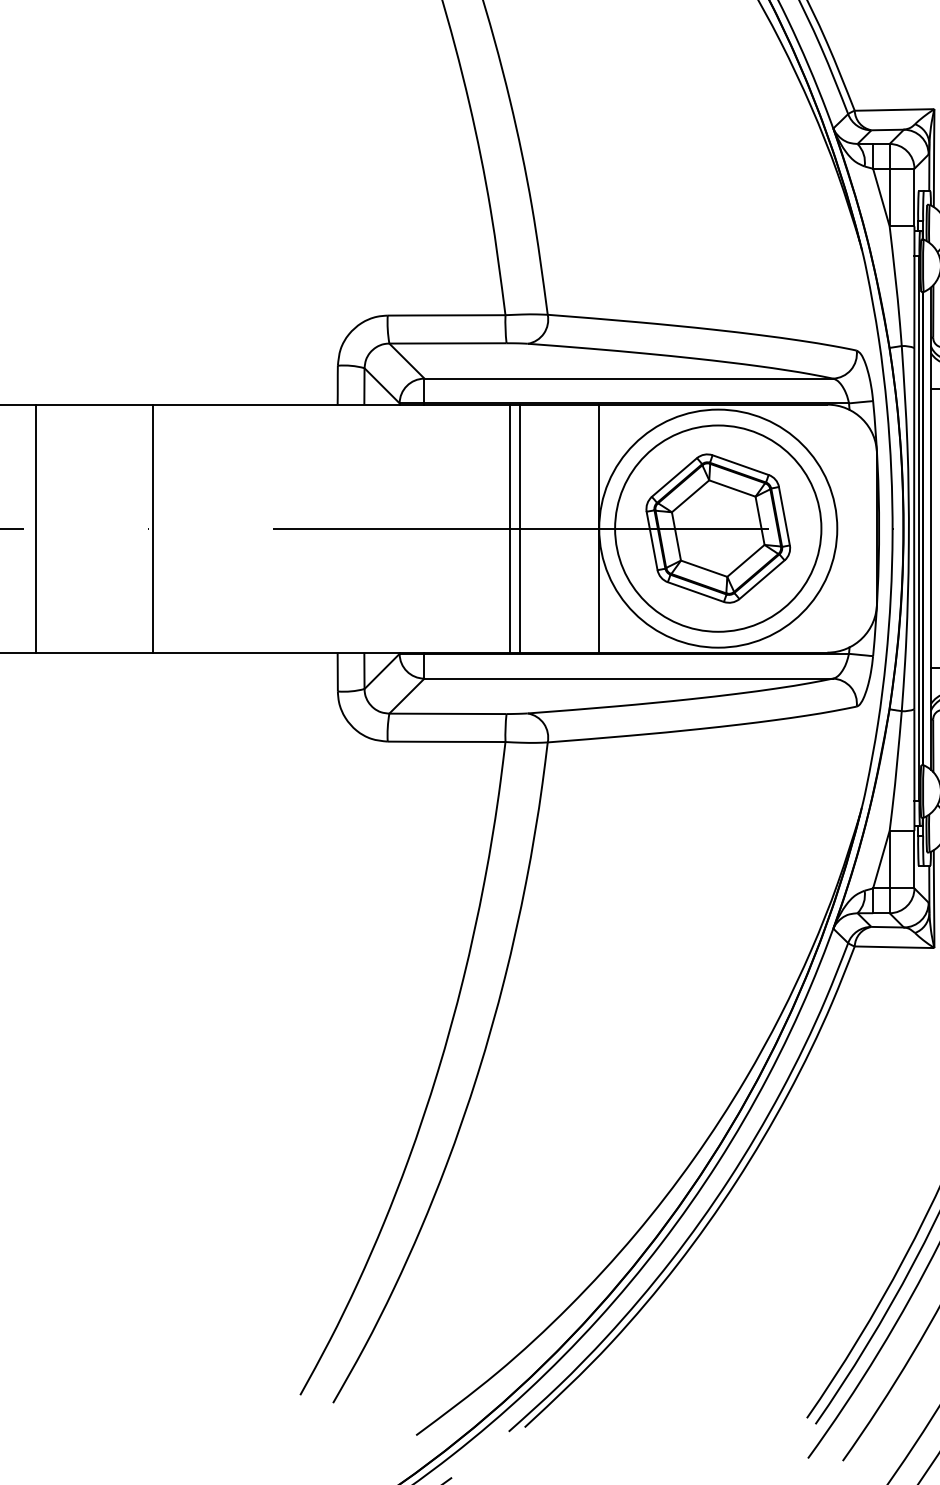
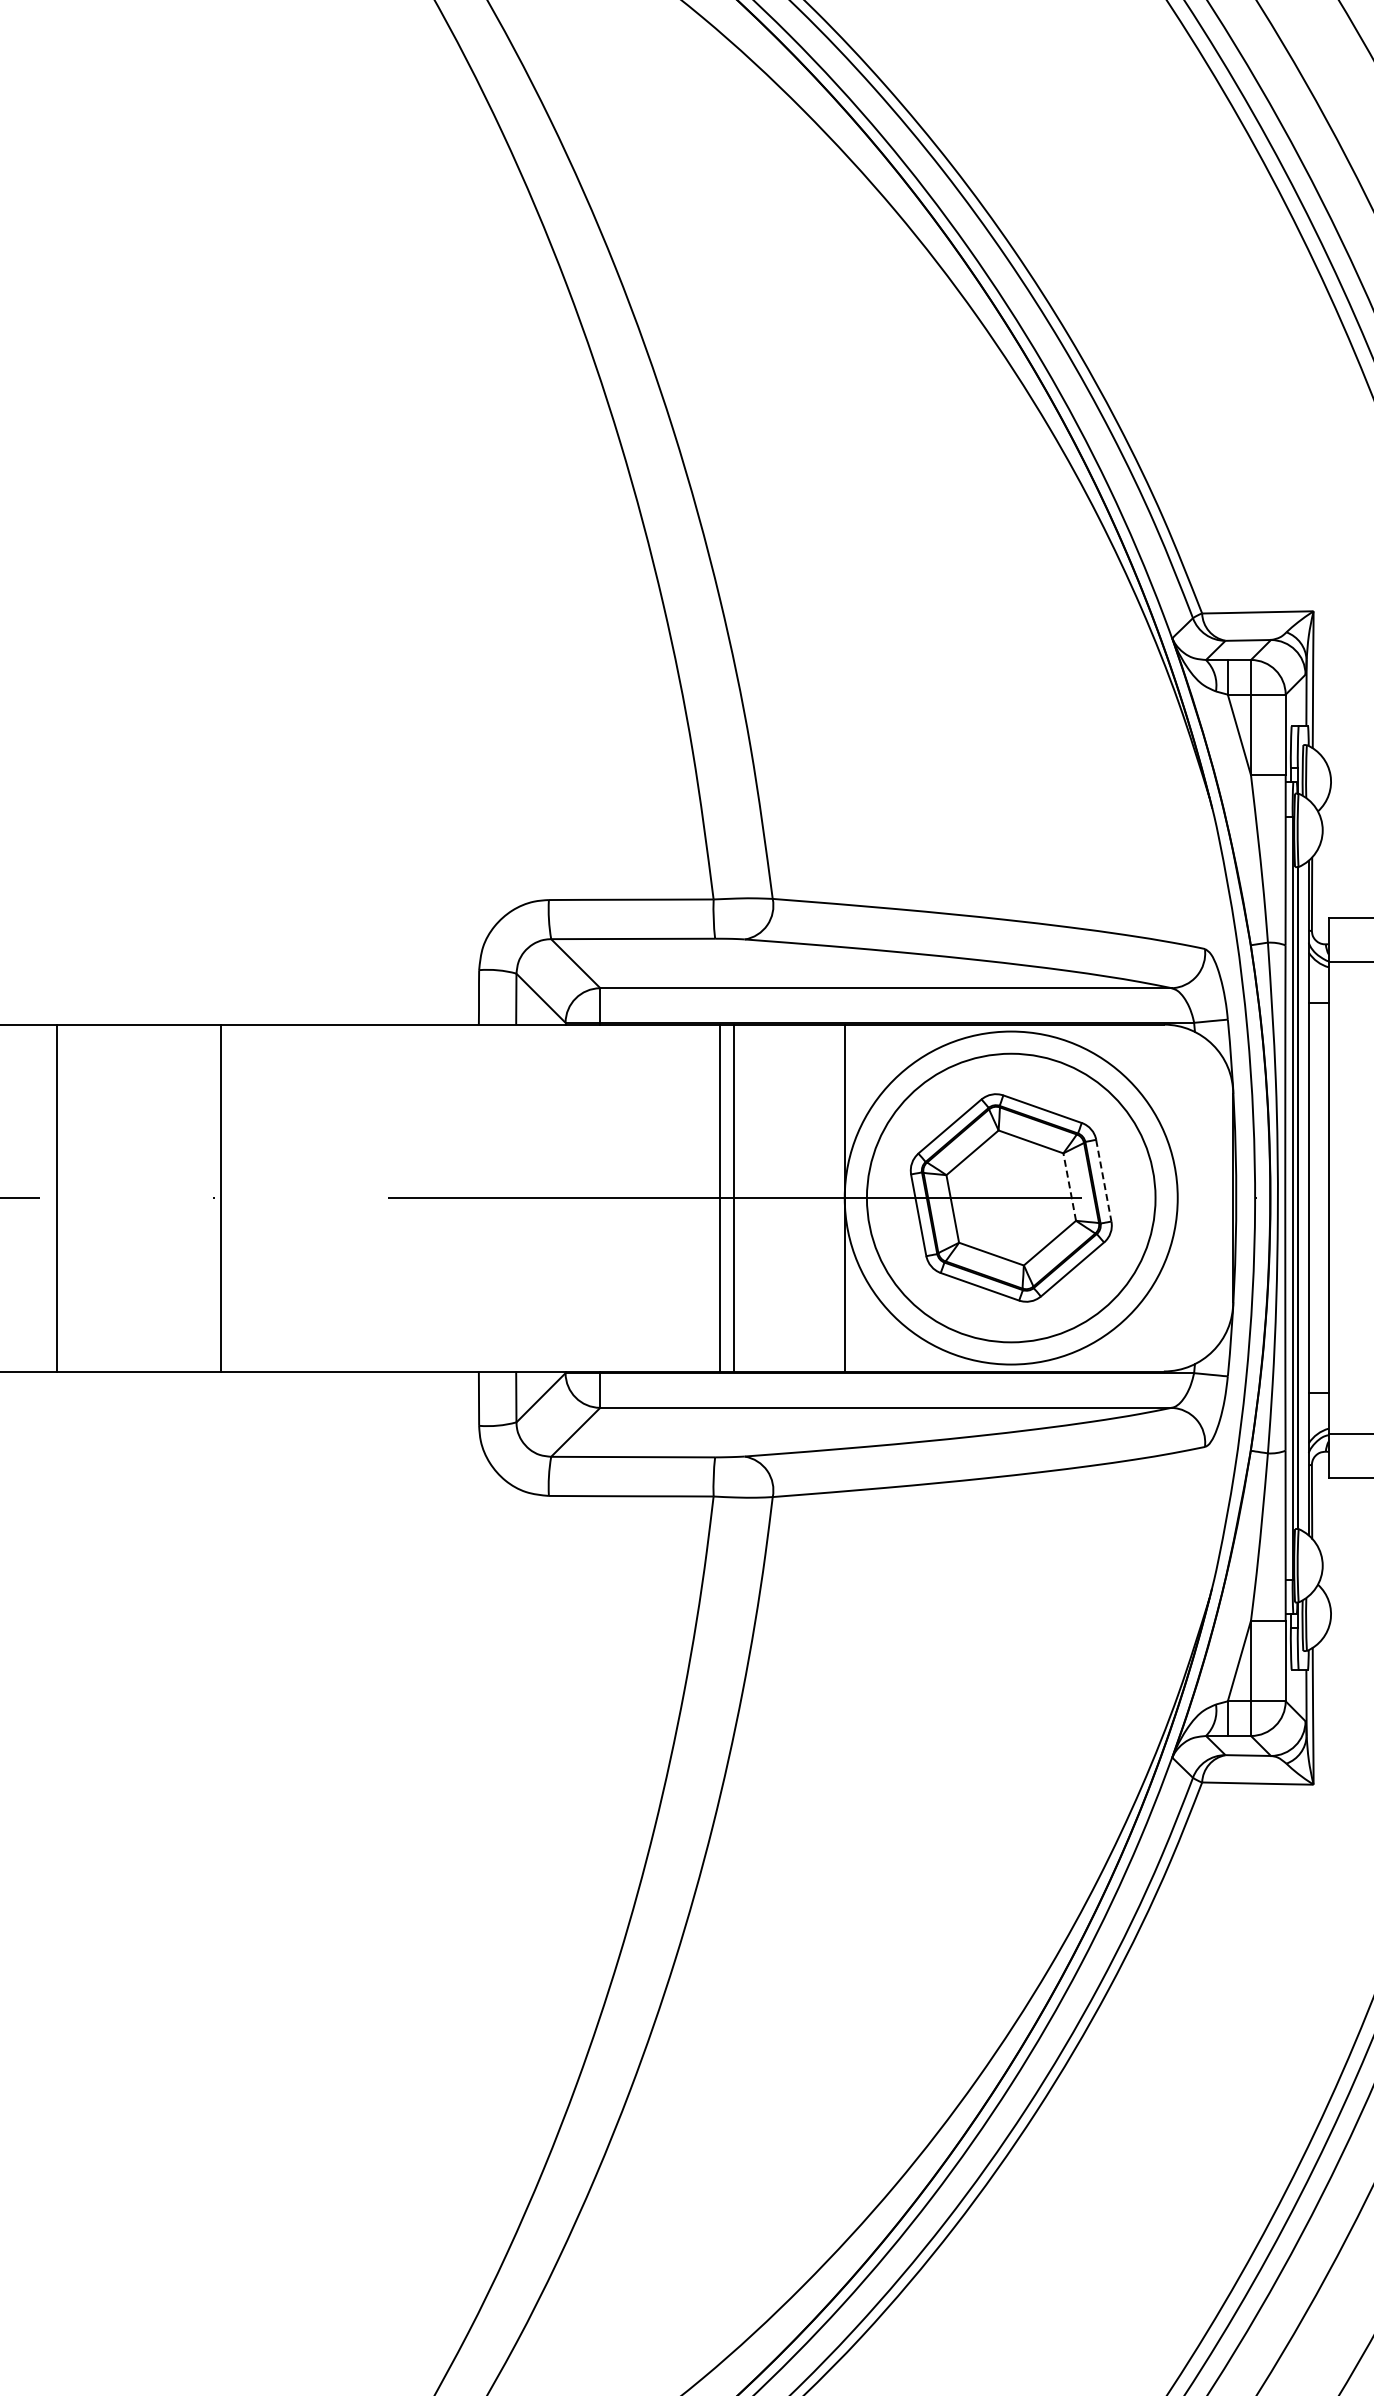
line: (784, 516) -> (1103, 1181), solid -> dashed
line: (759, 520) -> (1069, 1186), solid -> dashed

